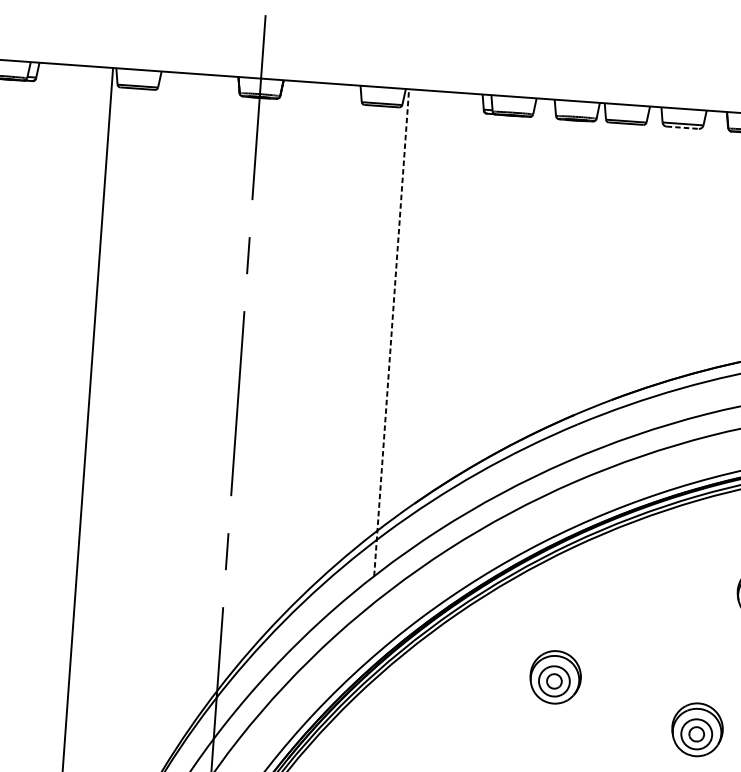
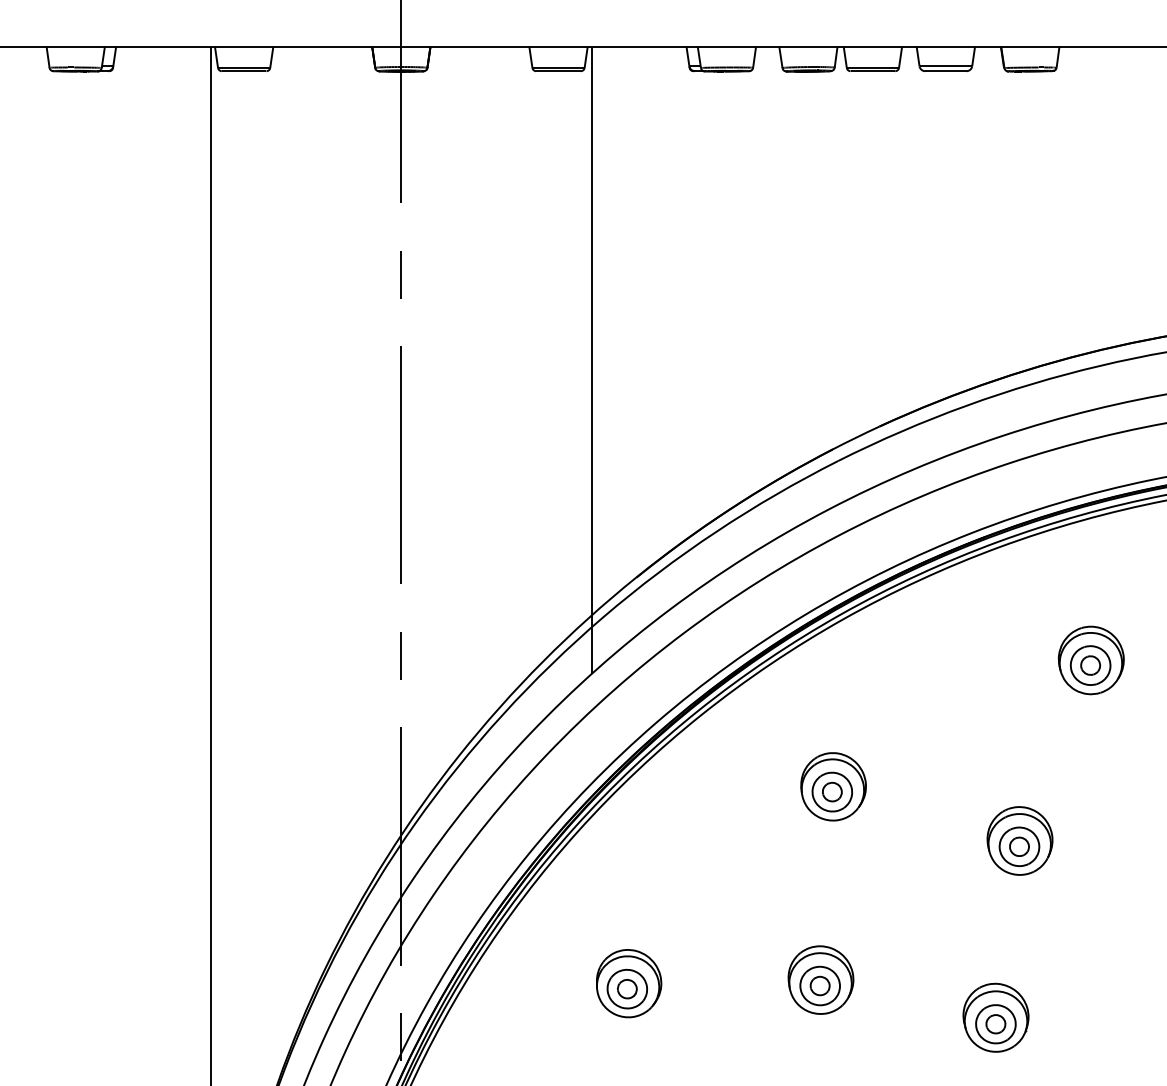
line: (682, 127) -> (945, 71), dashed -> solid
line: (391, 331) -> (591, 359), dashed -> solid

